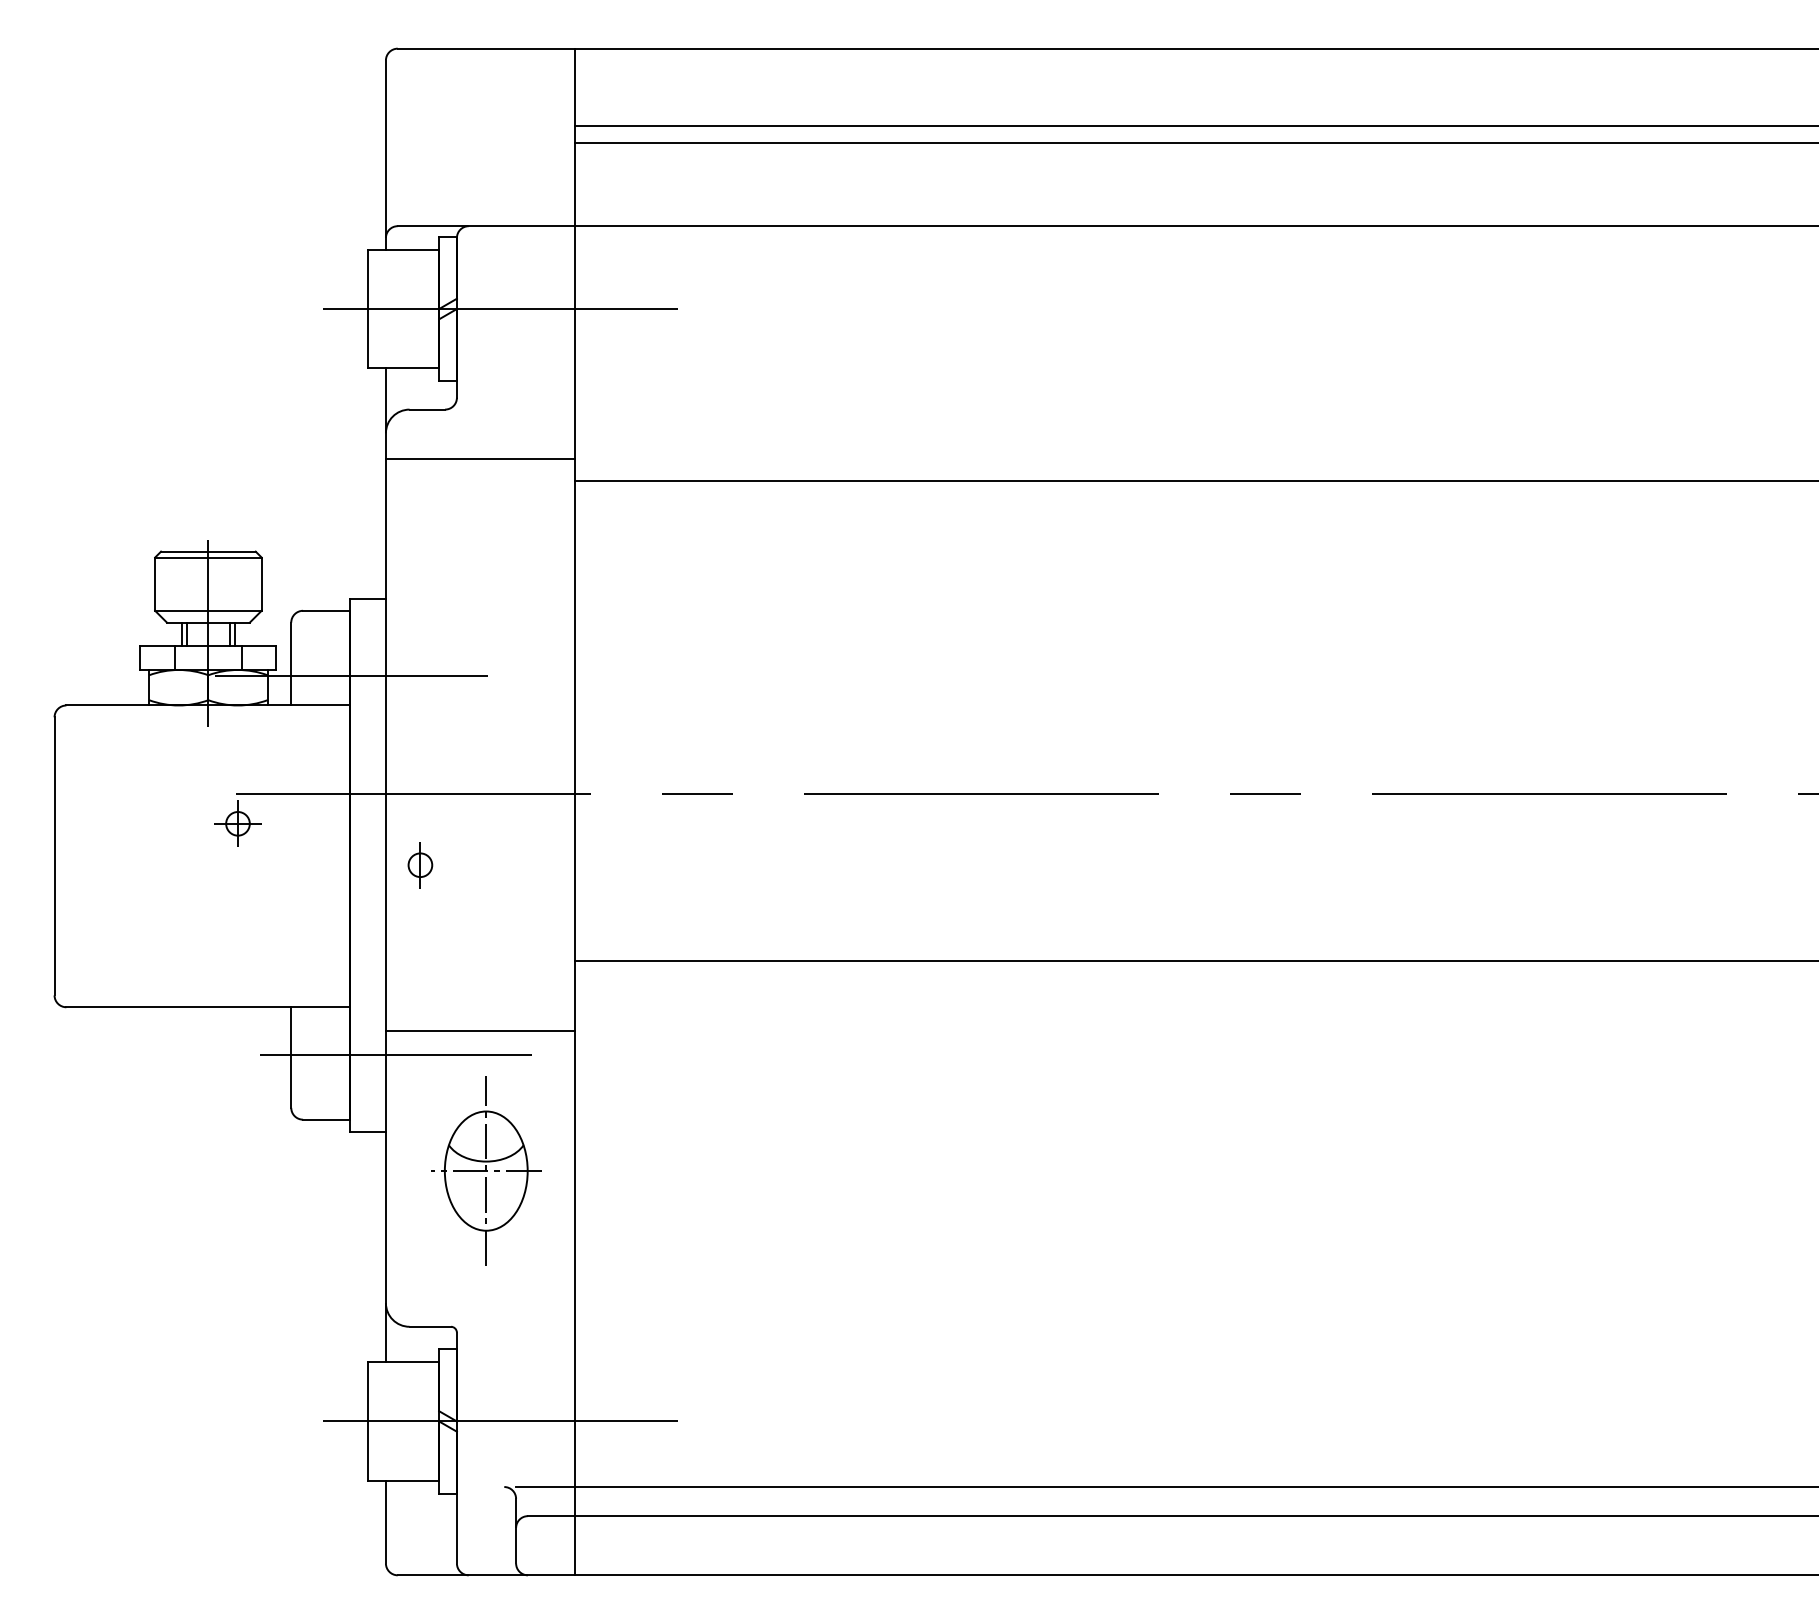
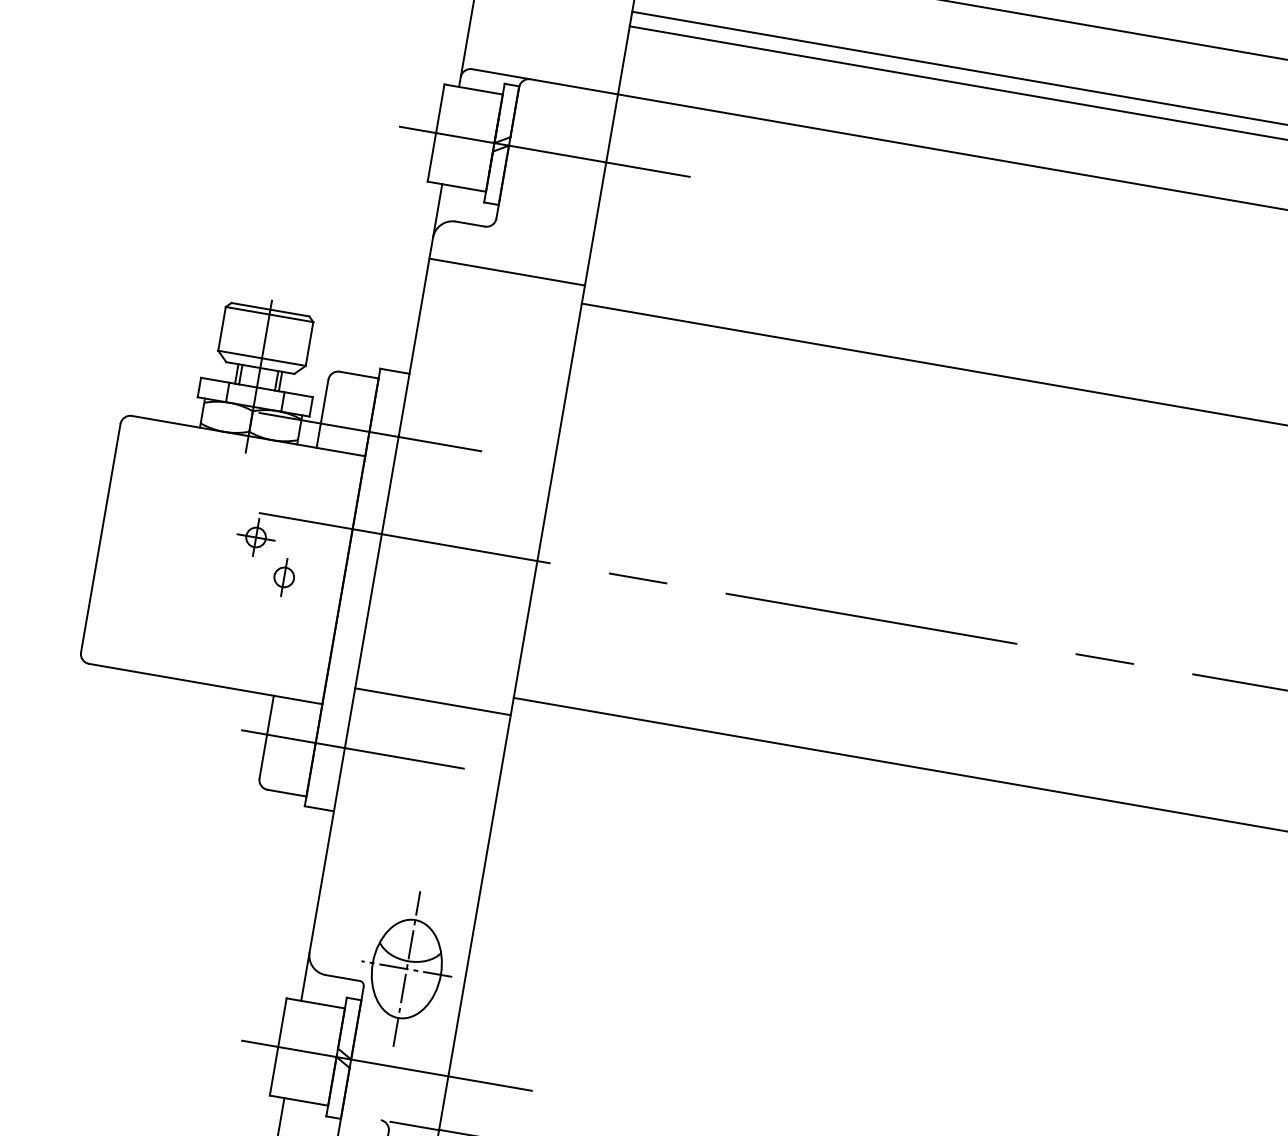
part: (420, 865) -> (284, 577), moved
line: (480, 1030) -> (432, 701), moved
part: (486, 1170) -> (407, 968), moved

